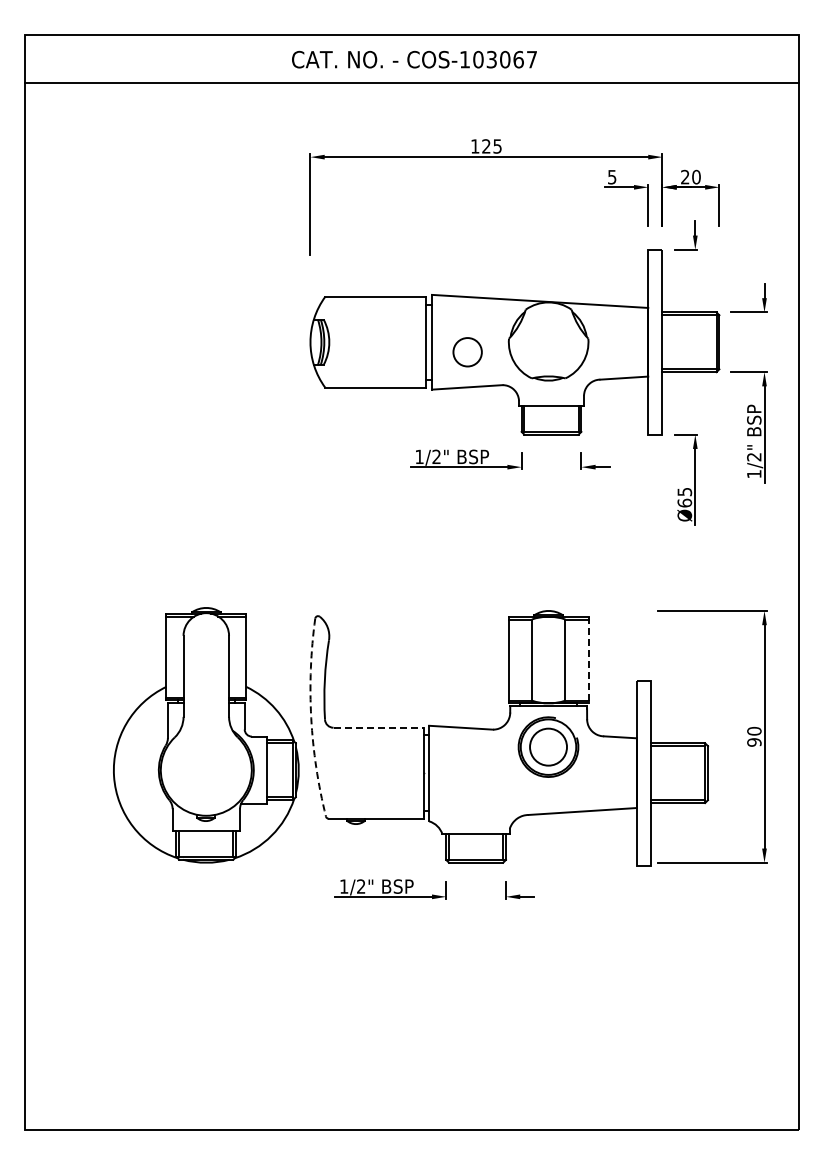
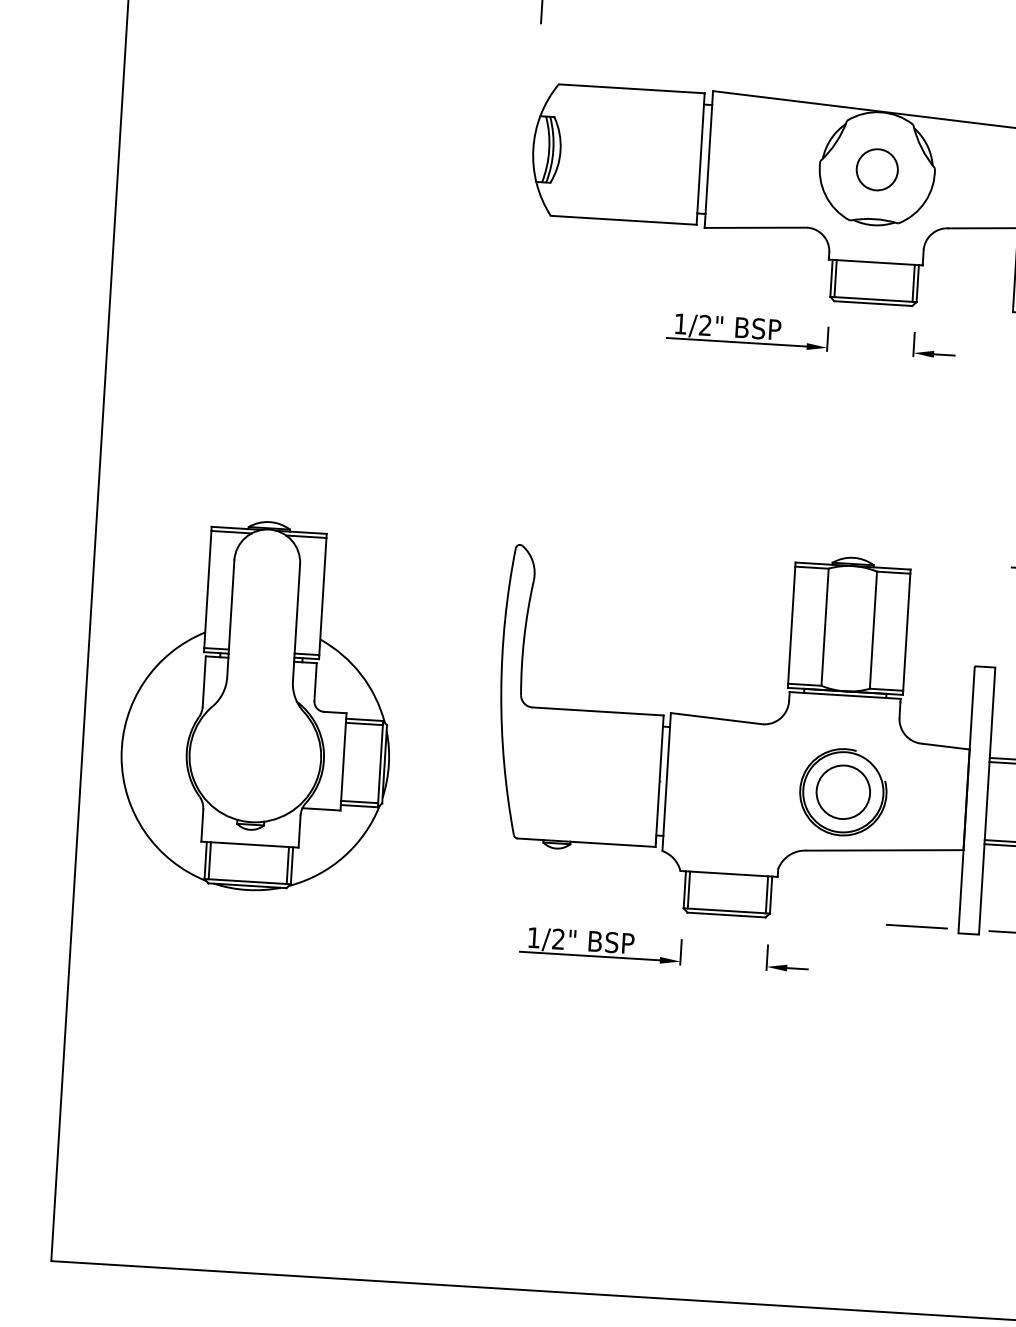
circle: (467, 352) -> (877, 170), moved
line: (588, 660) -> (906, 632), dashed -> solid
arc: (311, 718) -> (501, 692), dashed -> solid
line: (379, 727) -> (599, 711), dashed -> solid
part: (206, 735) -> (258, 706), moved
part: (548, 746) -> (843, 791), moved
line: (607, 862) -> (916, 926), added

